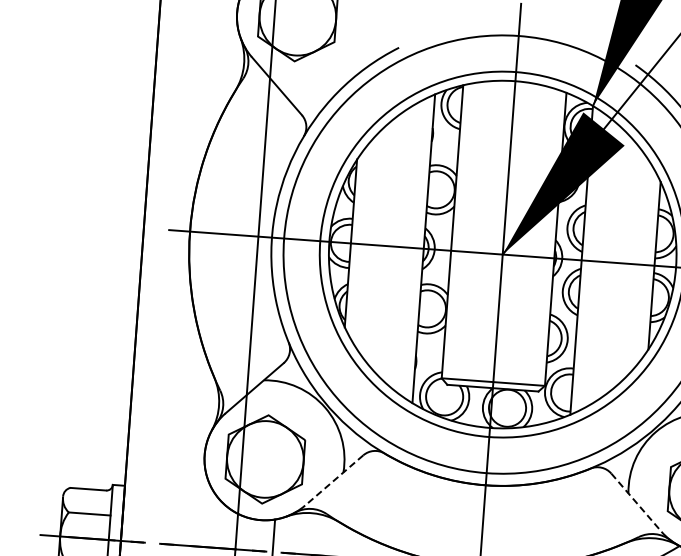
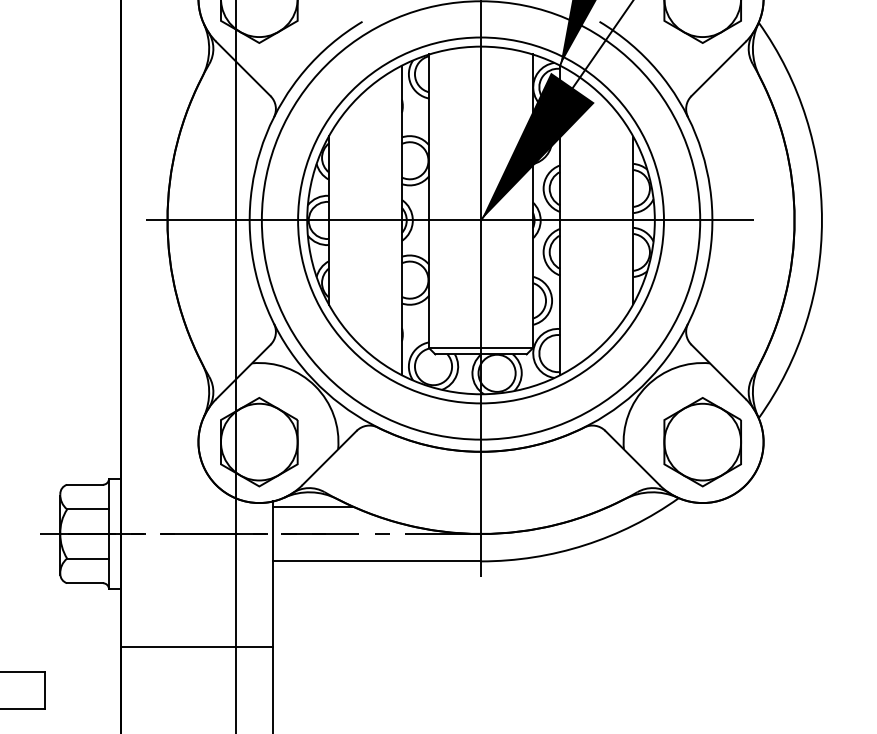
line: (334, 480) -> (329, 458), dashed -> solid
line: (636, 503) -> (632, 458), dashed -> solid
line: (313, 527) -> (312, 506), added

